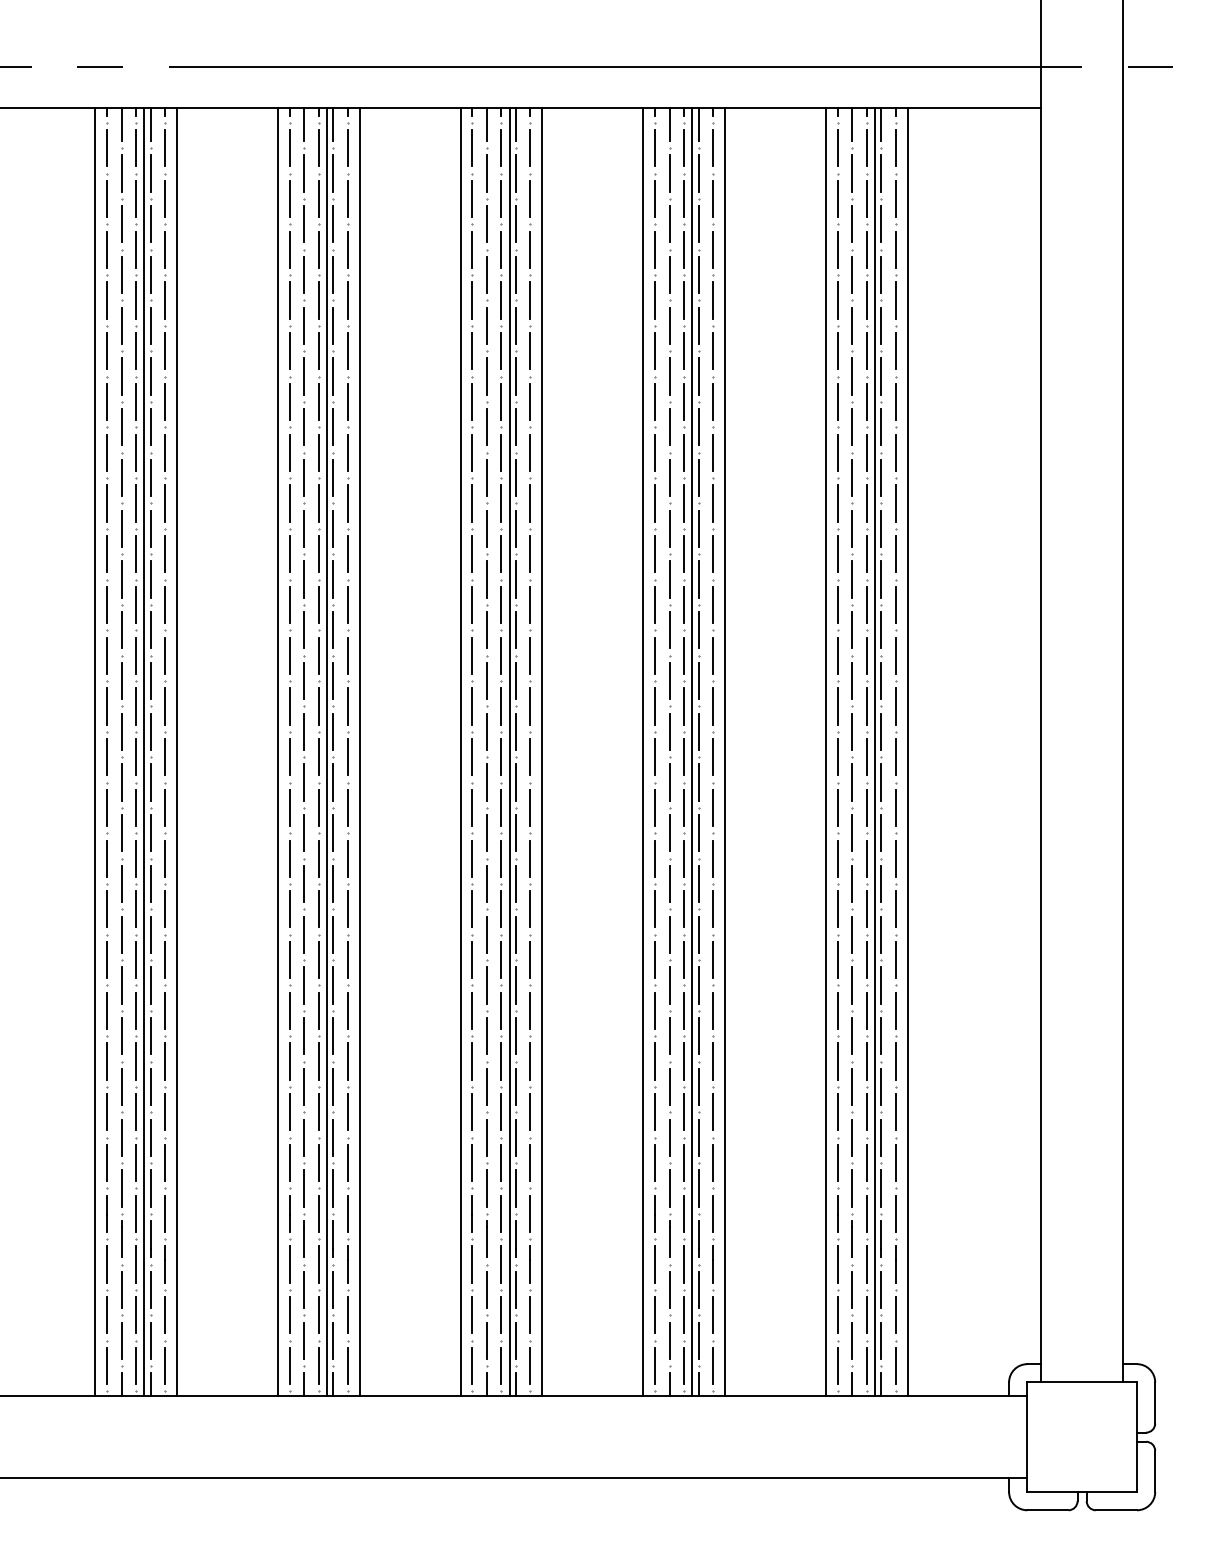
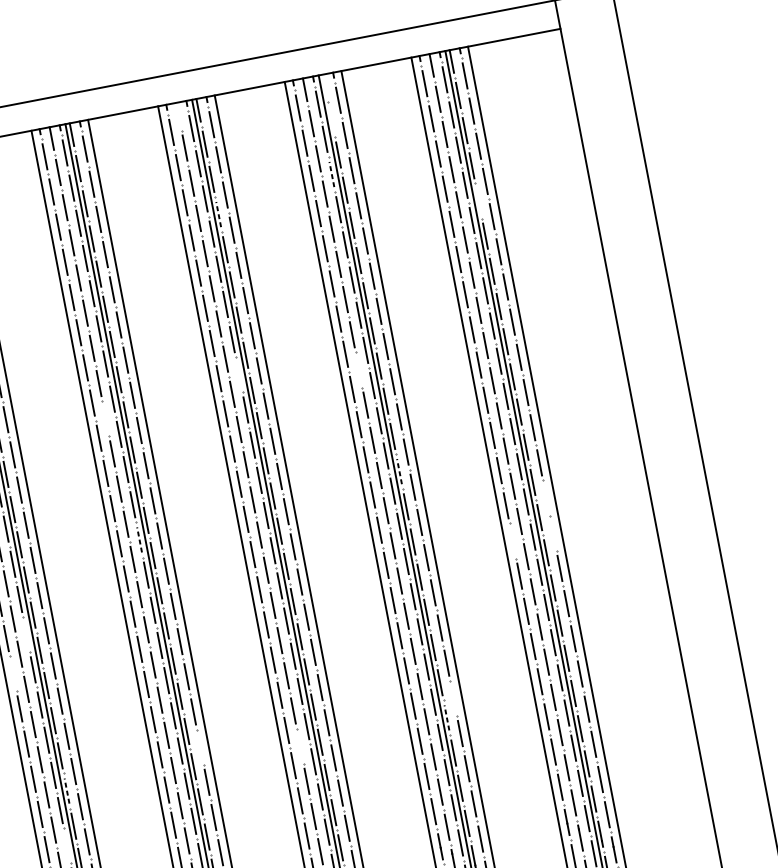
line: (486, 124) -> (178, 114), removed
line: (698, 124) -> (325, 85), removed
line: (698, 173) -> (331, 119), removed
line: (684, 249) -> (332, 174), solid -> dashed
line: (515, 274) -> (218, 214), solid -> dashed
line: (881, 325) -> (478, 200), removed
line: (501, 503) -> (239, 374), removed
line: (304, 528) -> (105, 418), removed
line: (669, 528) -> (359, 369), removed
line: (698, 680) -> (399, 471), solid -> dashed
line: (318, 705) -> (139, 539), solid -> dashed
line: (895, 757) -> (546, 498), removed
line: (136, 807) -> (26, 634), removed
line: (837, 807) -> (512, 540), removed
line: (895, 807) -> (552, 533), removed
line: (107, 858) -> (13, 673), removed
line: (347, 1010) -> (200, 746), removed
line: (713, 1010) -> (453, 698), removed
line: (150, 1035) -> (66, 790), solid -> dashed
line: (698, 1035) -> (446, 717), solid -> dashed
line: (486, 1036) -> (299, 746), removed
line: (136, 1112) -> (67, 845), removed

